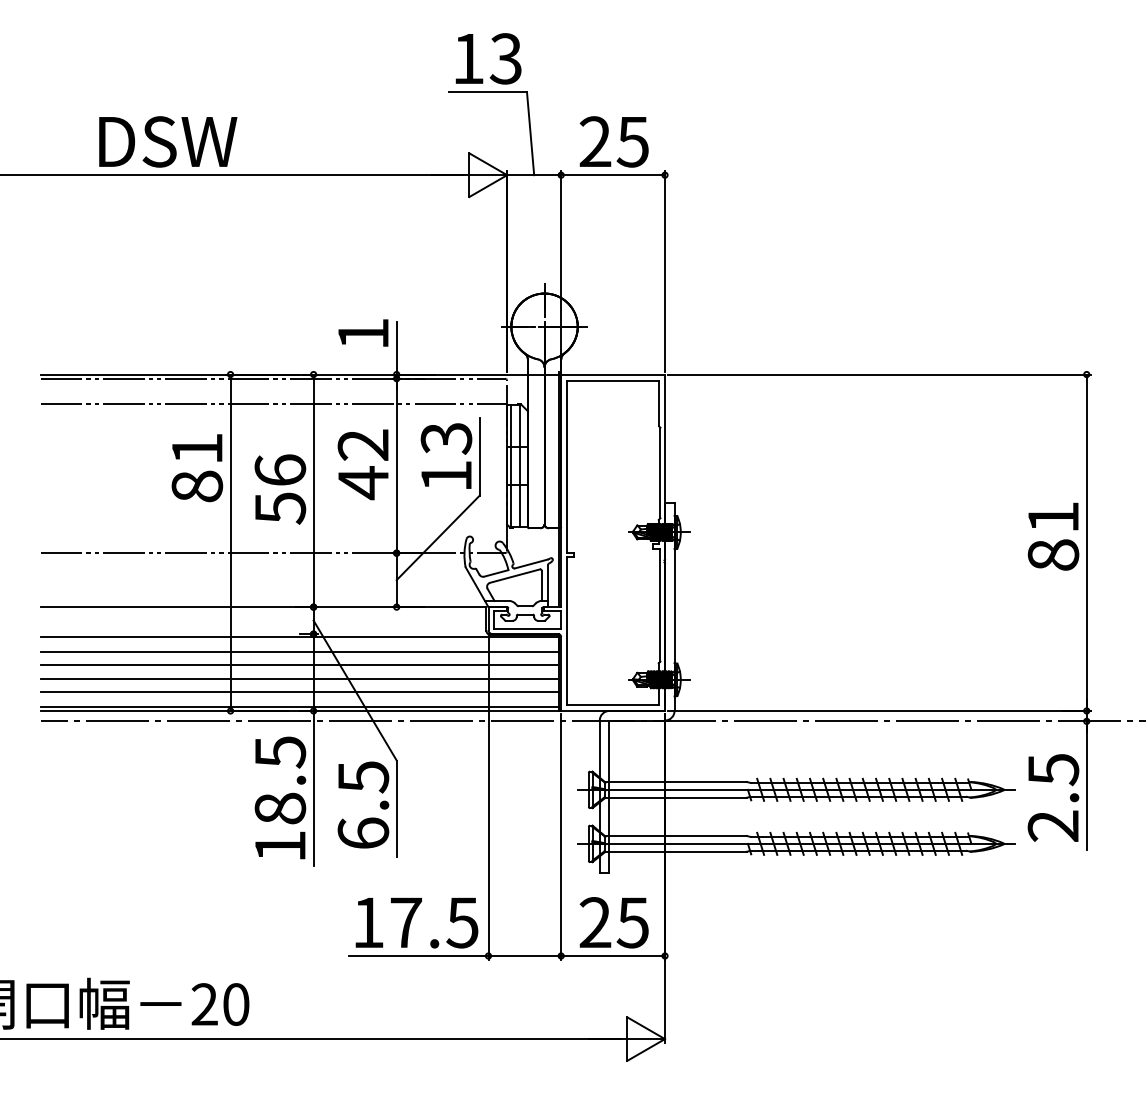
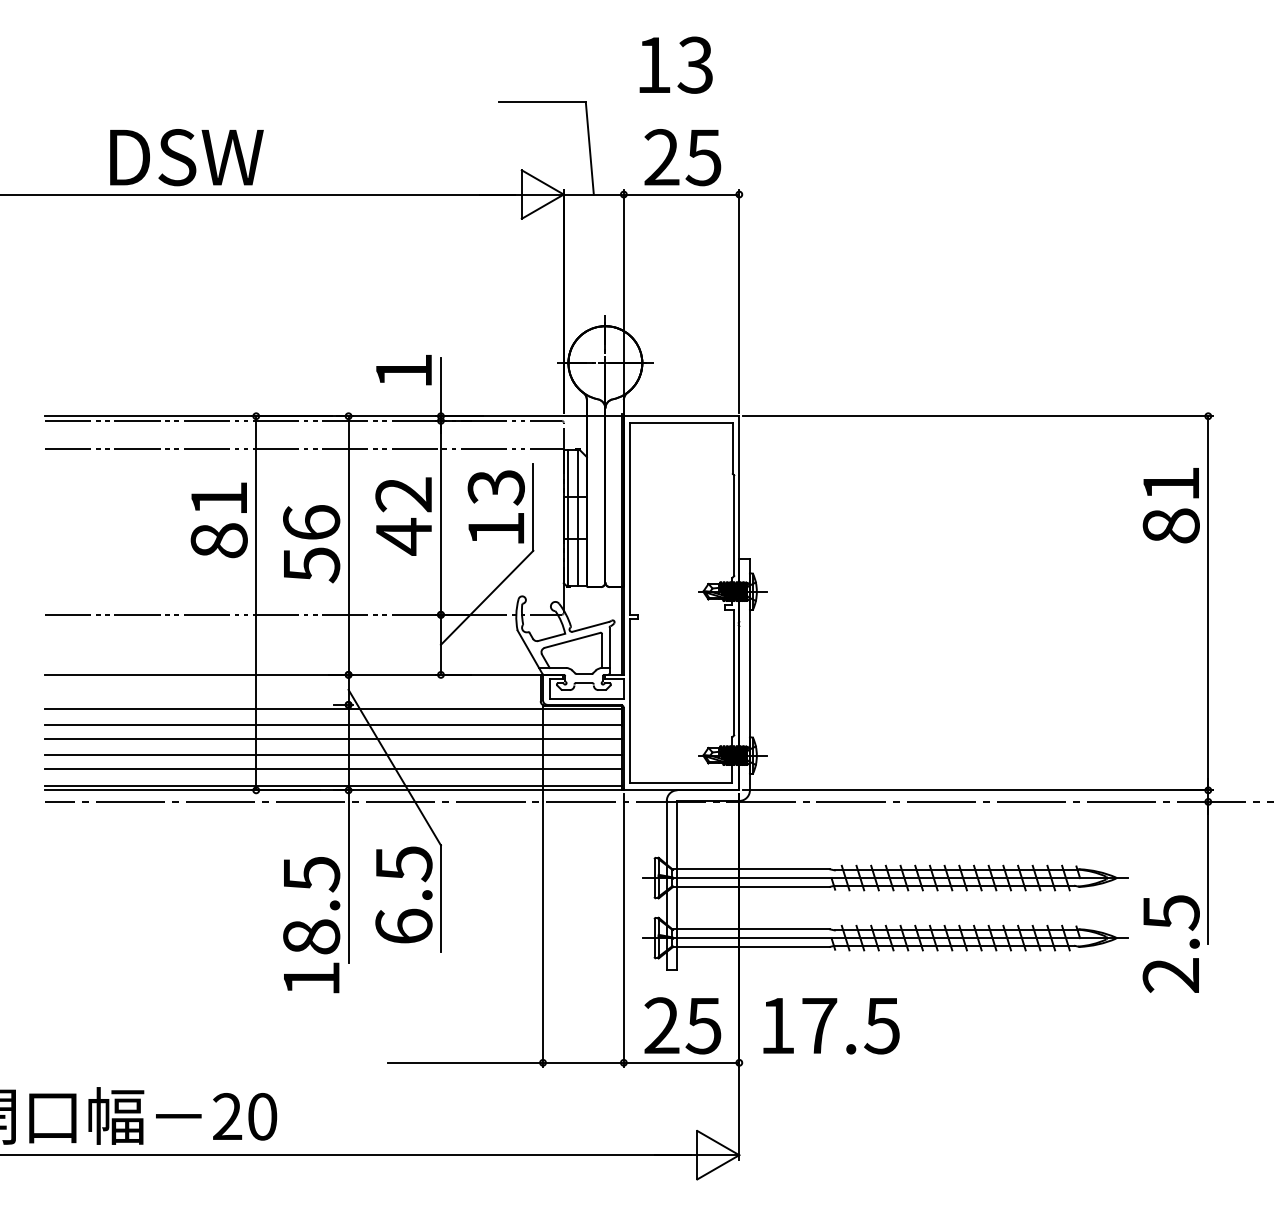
text: (488, 58) -> (675, 64), moved
text: (1052, 536) -> (1170, 505), moved
text: (1052, 797) -> (1170, 943), moved
text: (280, 798) -> (311, 925), moved
text: (416, 923) -> (831, 1026), moved

